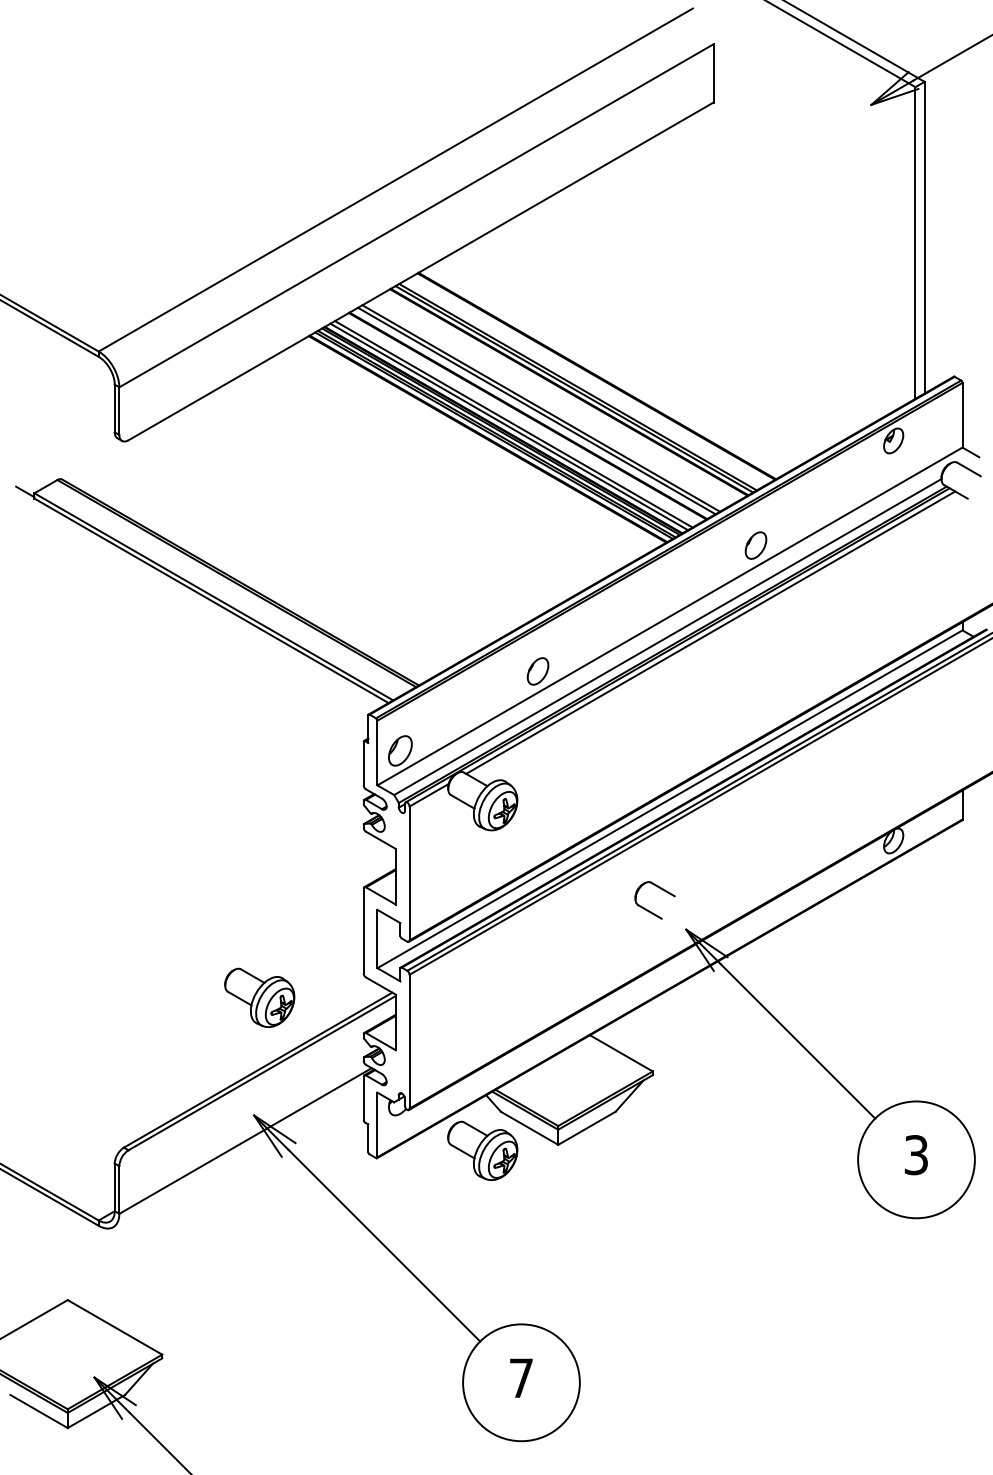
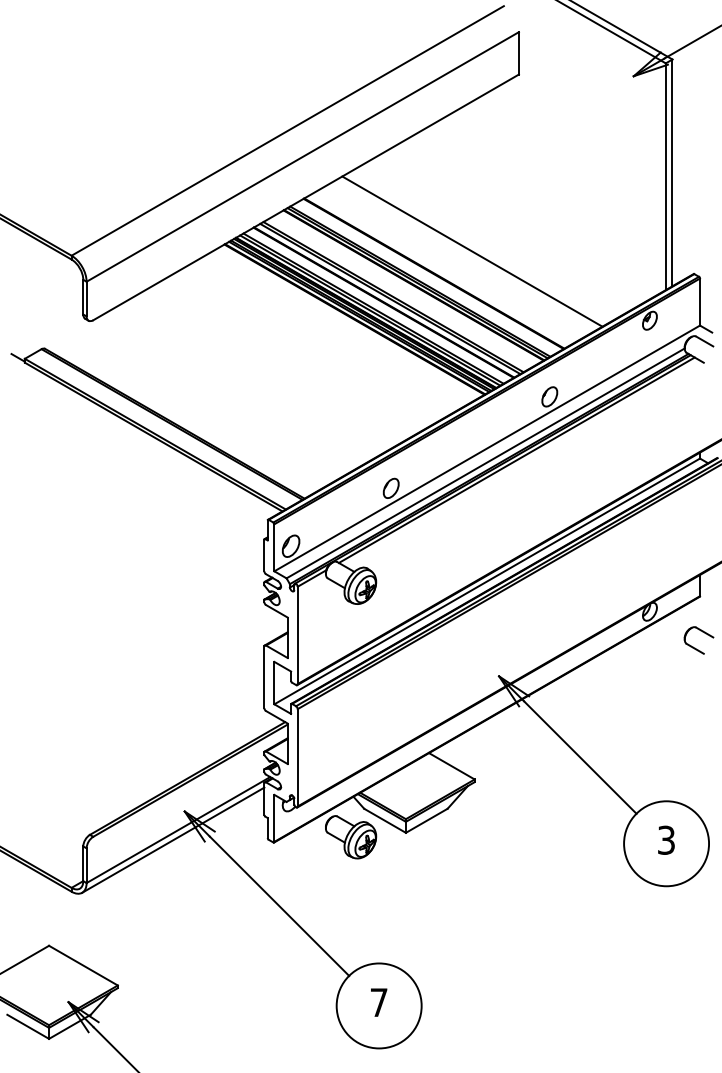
line: (649, 345) -> (472, 251), added
part: (649, 910) -> (694, 647), moved
part: (259, 997) -> (188, 725), removed
line: (238, 1154) -> (173, 839), added

